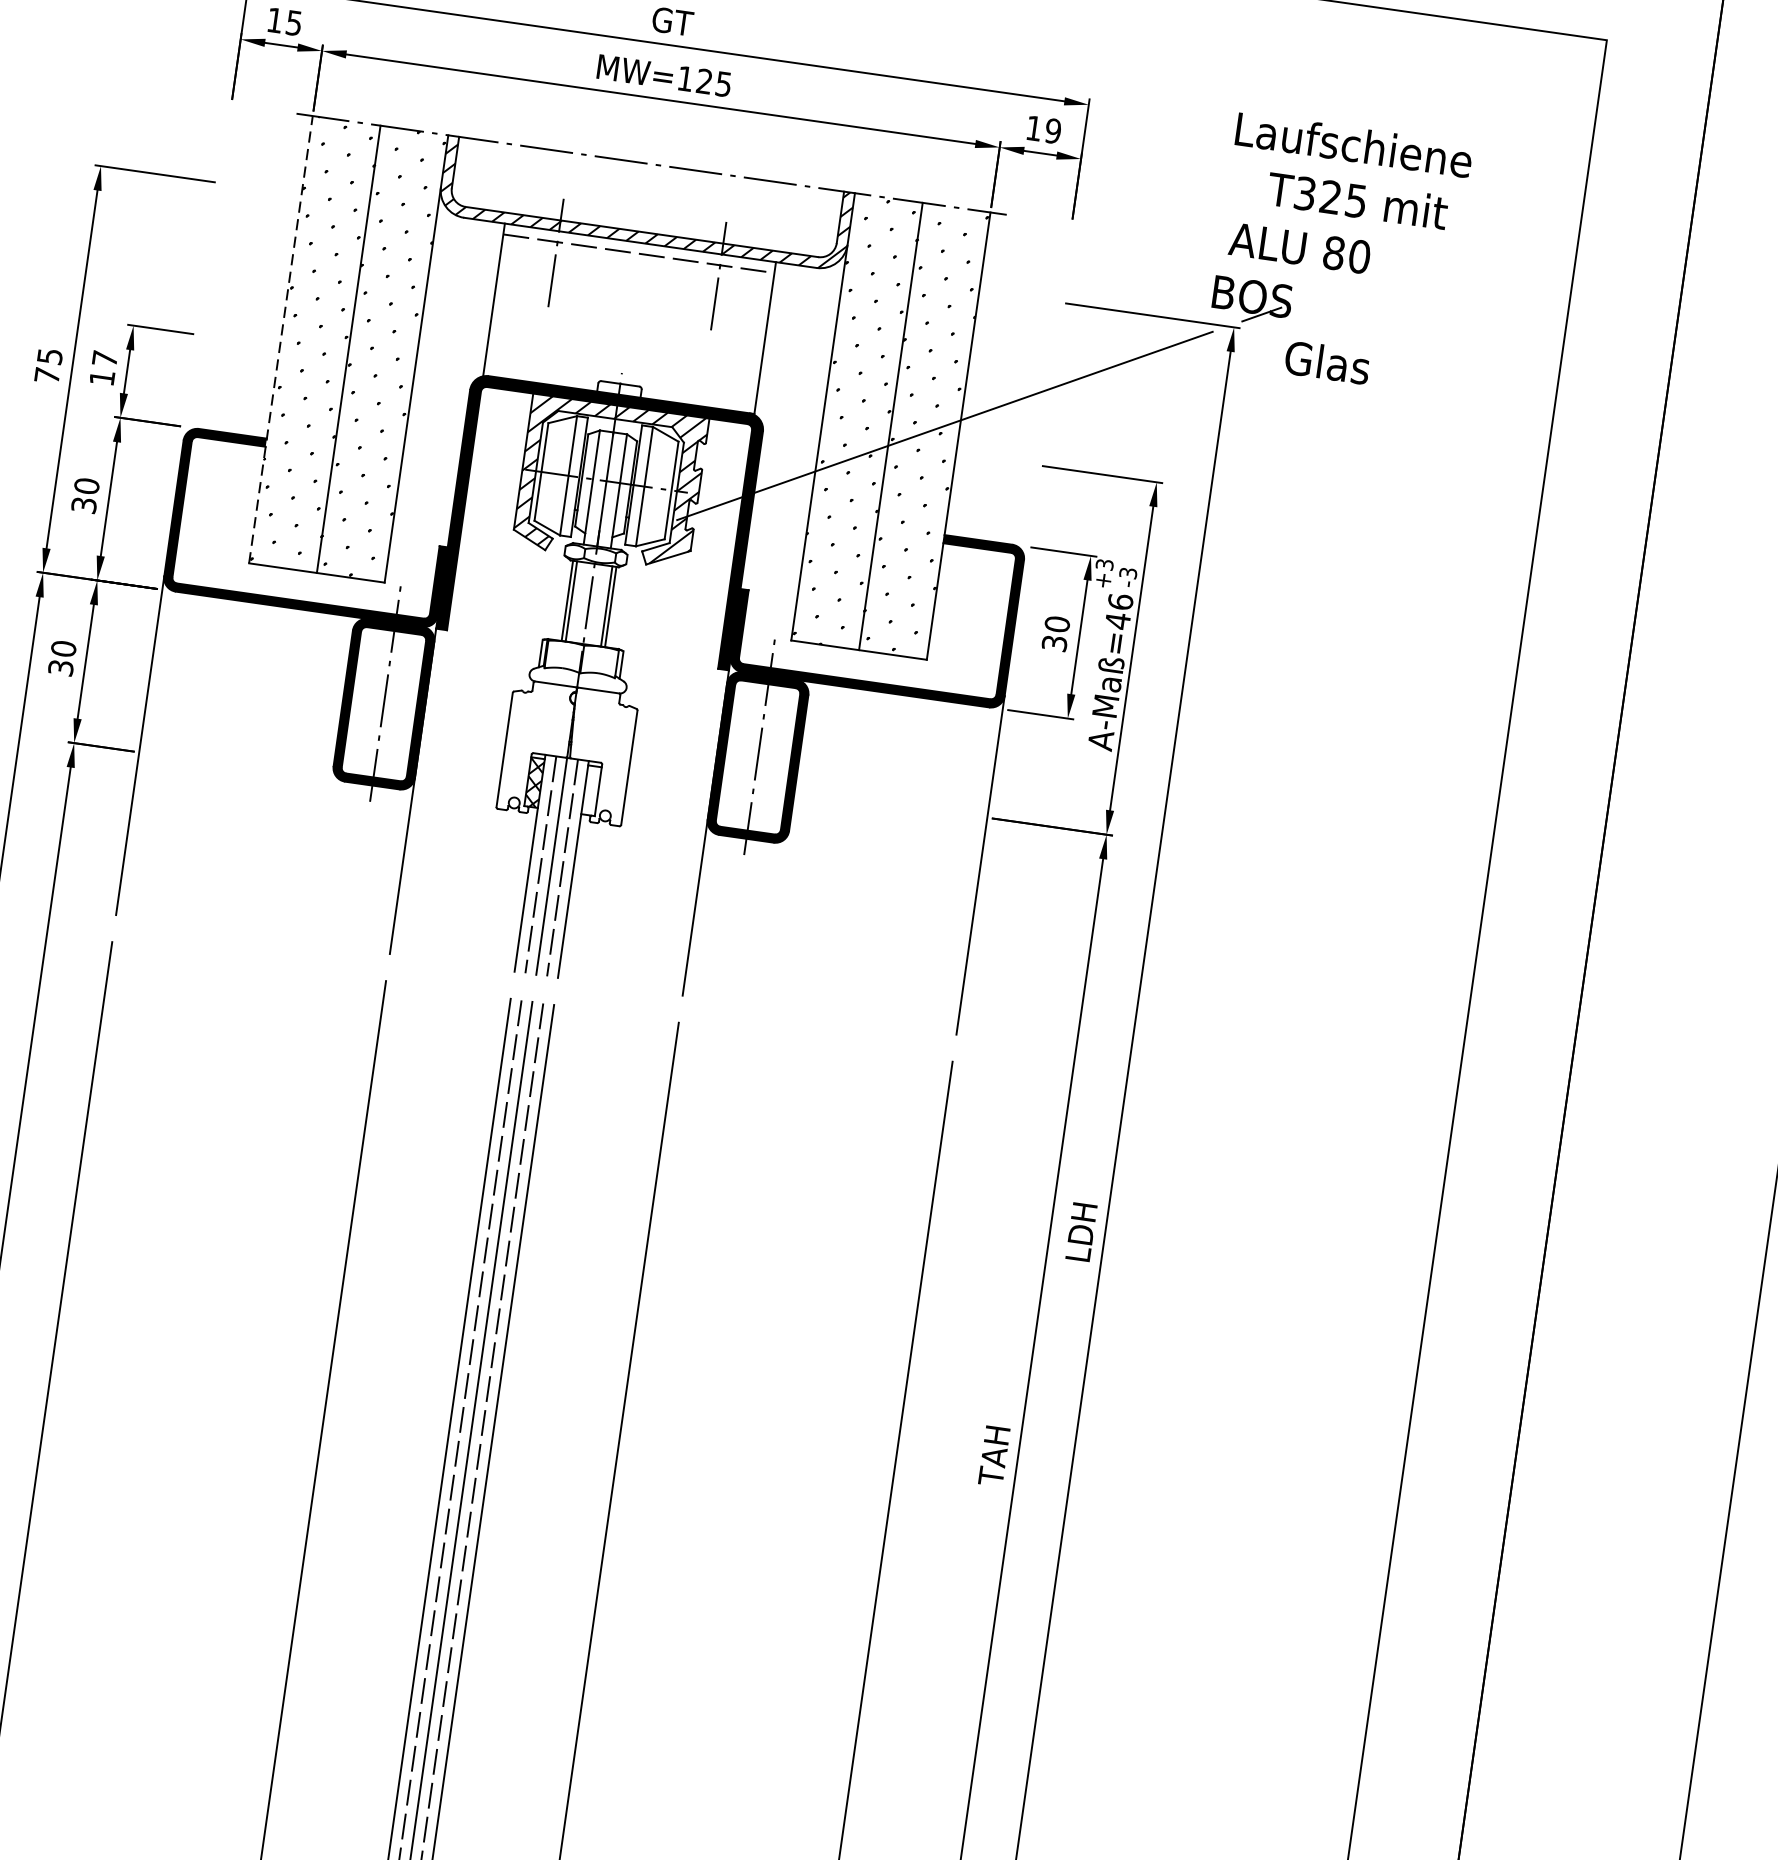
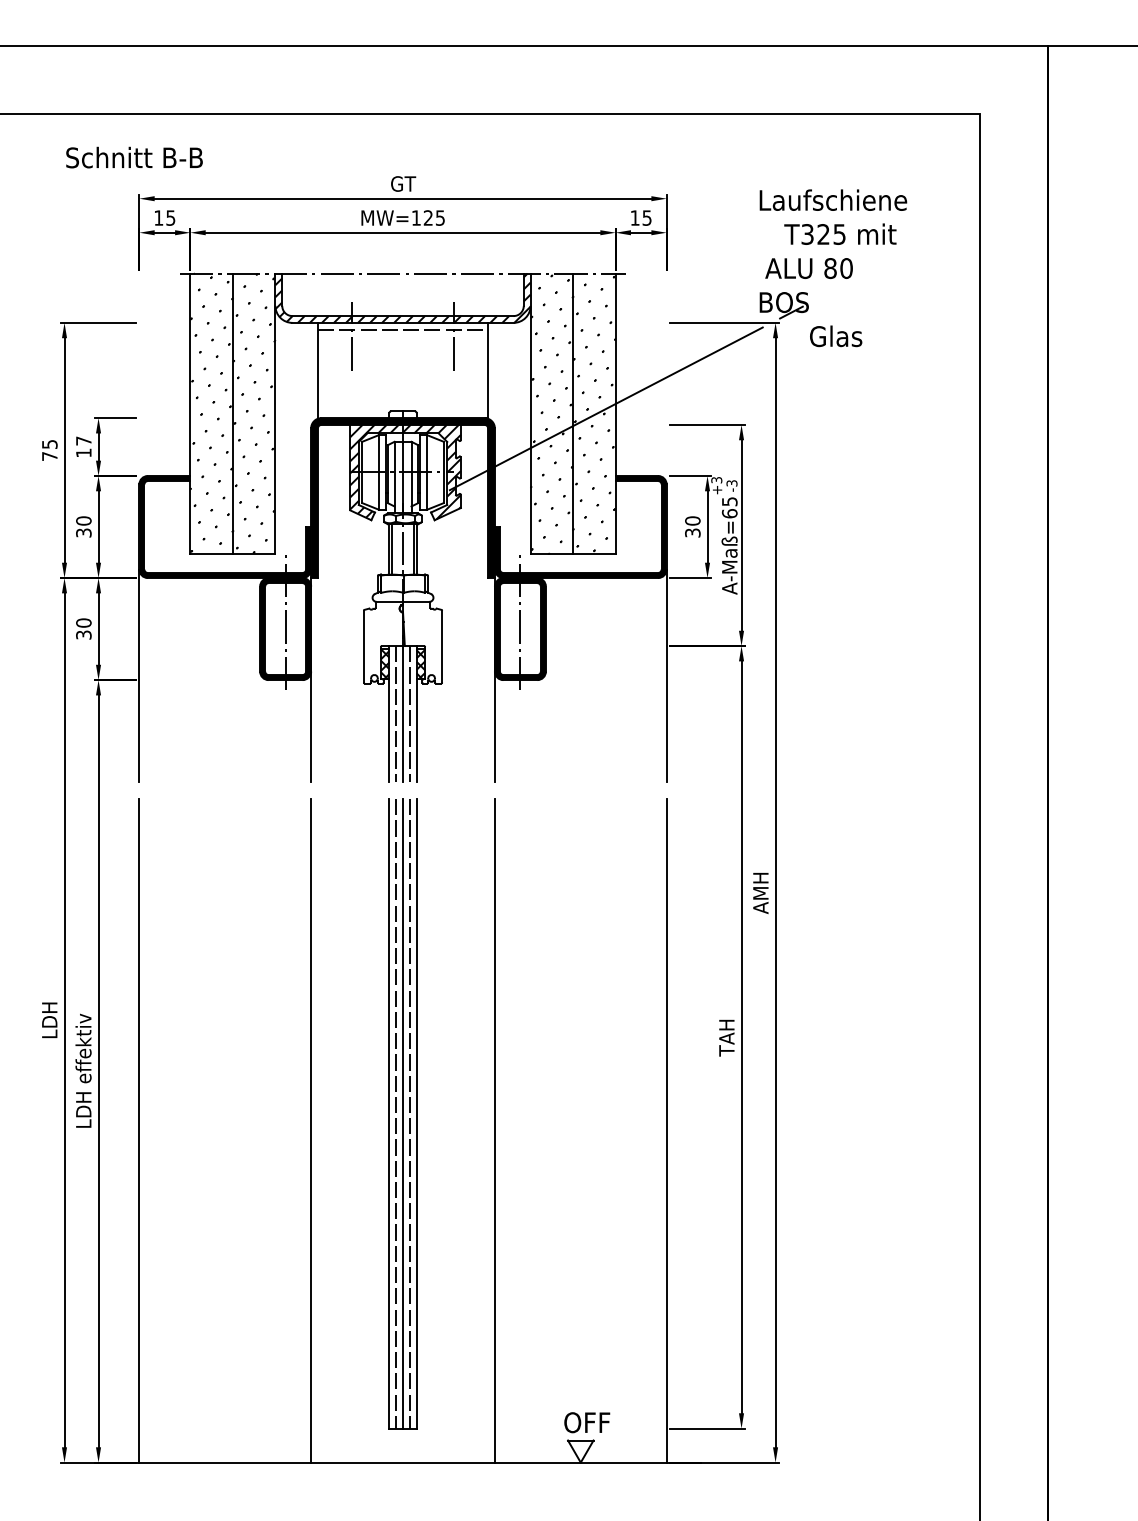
text: (1052, 130) -> (646, 217), 19 -> 15
line: (281, 339) -> (190, 413), dashed -> solid
text: (1118, 611) -> (729, 507), A-Maß=46 -> A-Maß=65
hatch: (590, 791) -> (420, 664), added
text: (1080, 1233) -> (760, 893), LDH -> AMH

